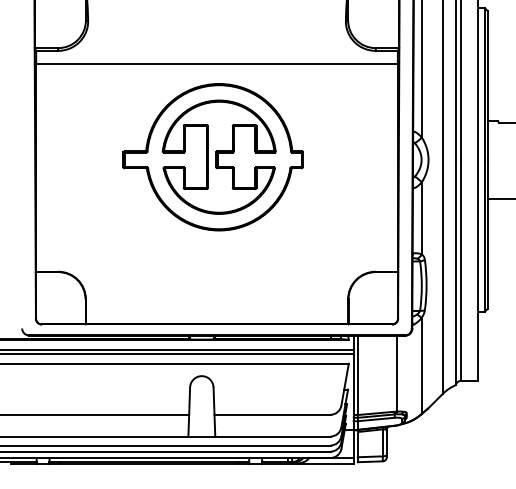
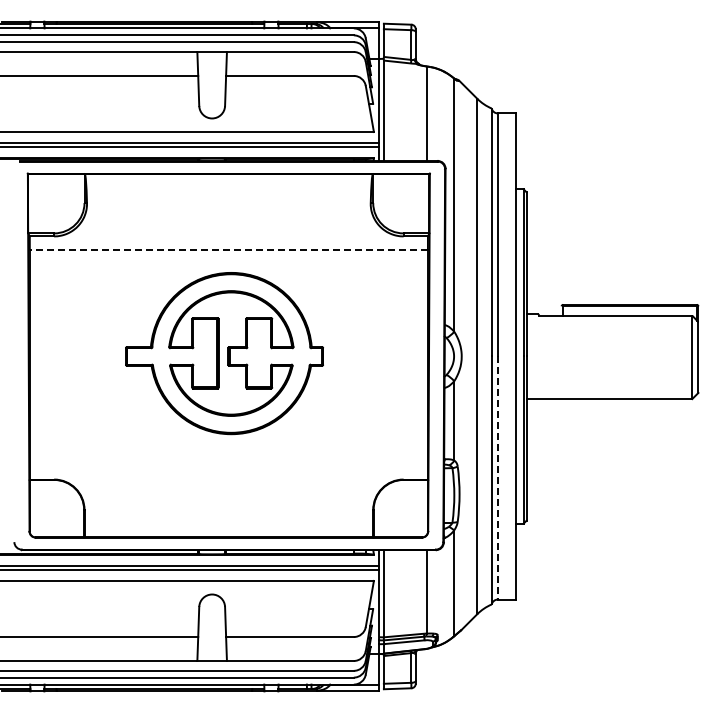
line: (216, 63) -> (228, 250), solid -> dashed
line: (461, 270) -> (497, 478), solid -> dashed

